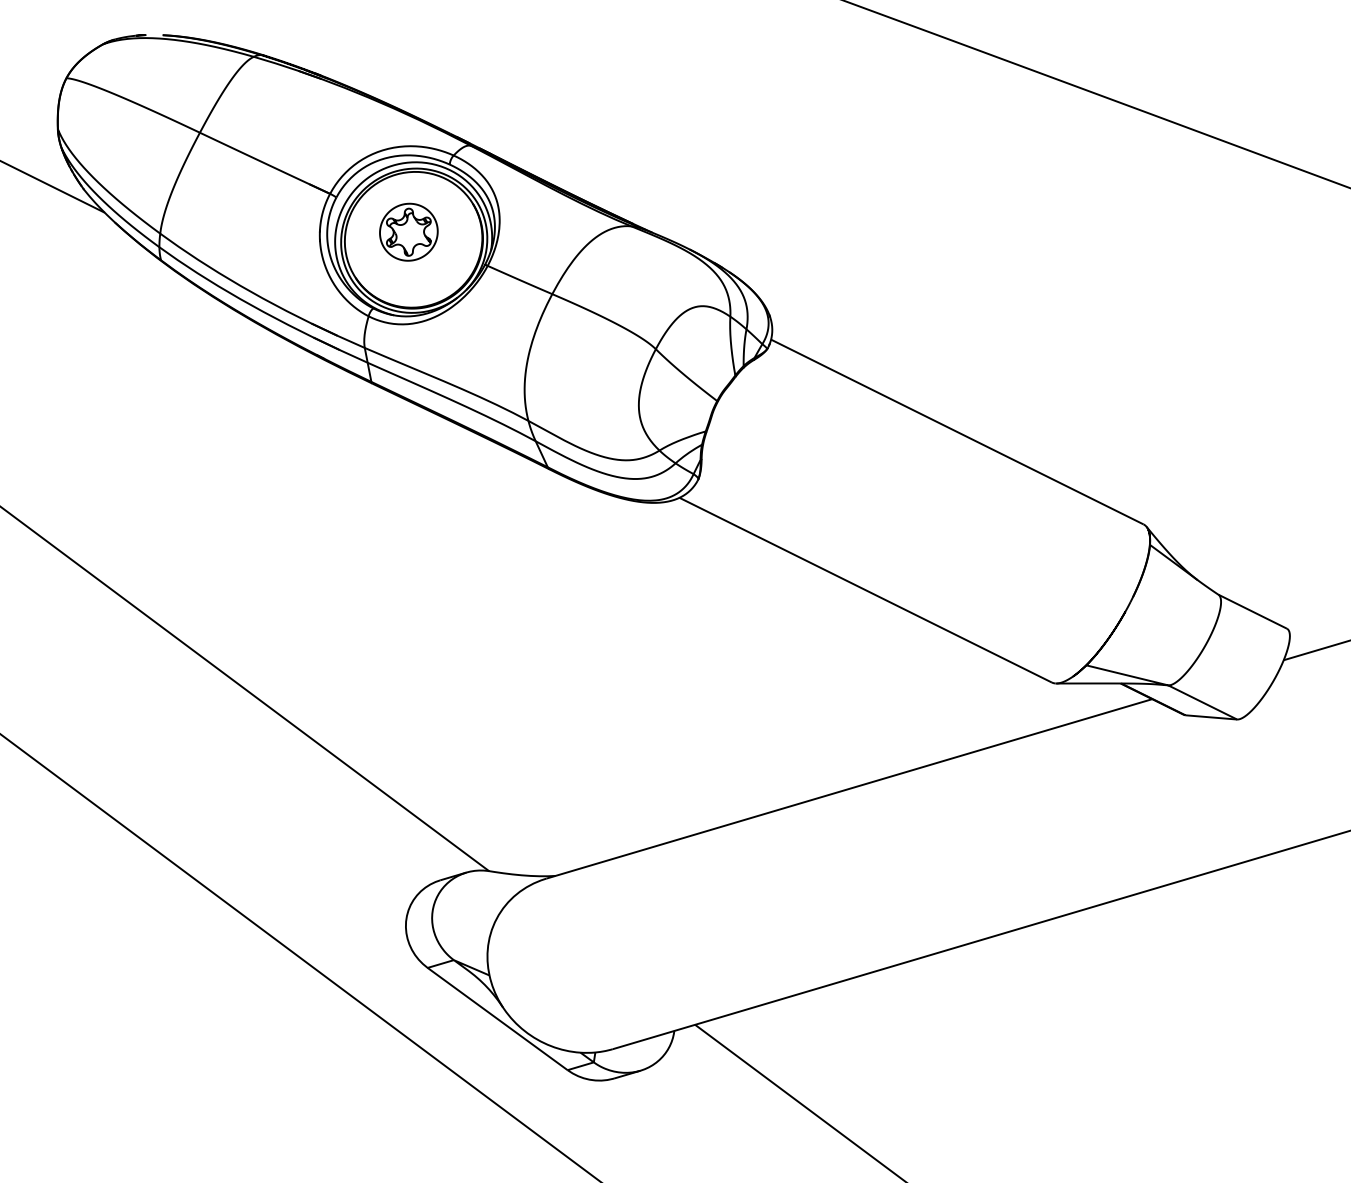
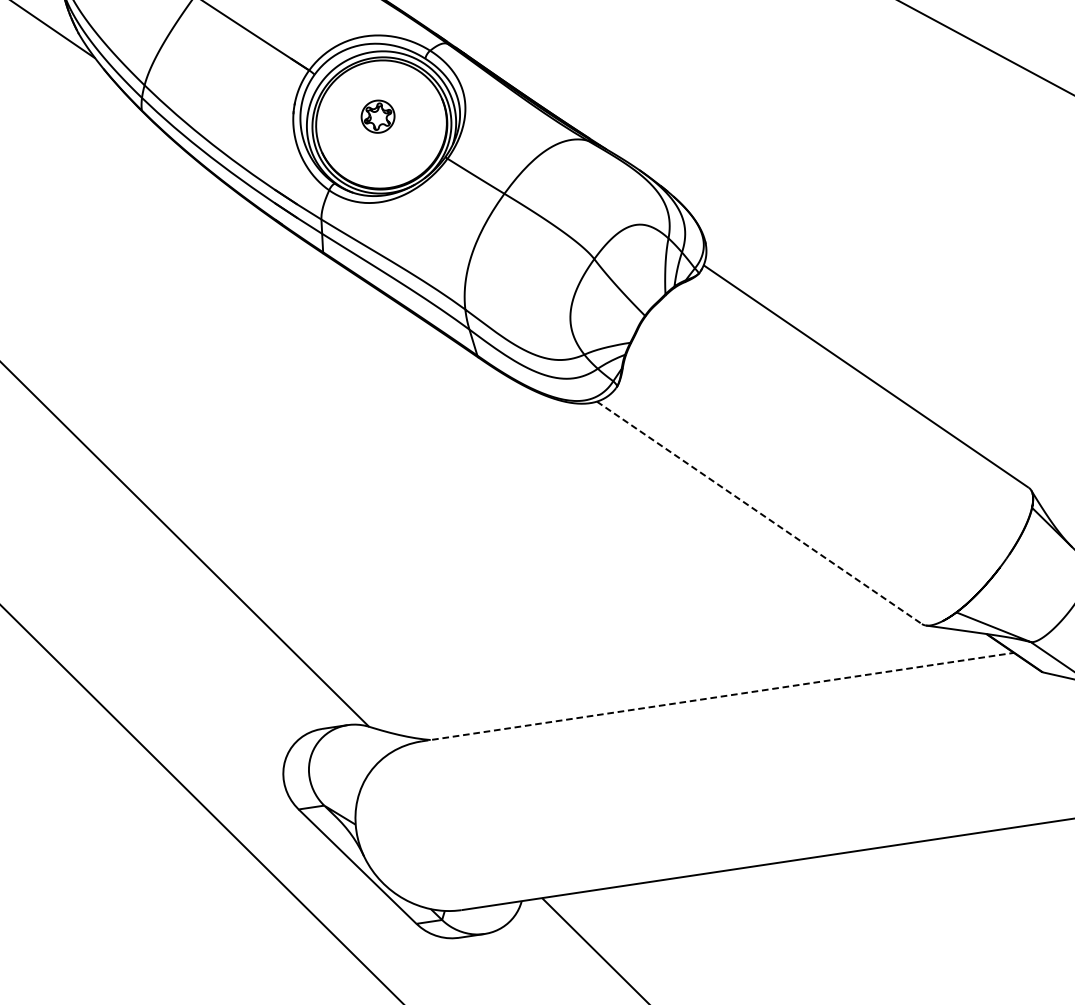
part: (408, 231) -> (377, 116), size x0.6
line: (865, 590) -> (759, 513), solid -> dashed
line: (849, 788) -> (718, 696), solid -> dashed

